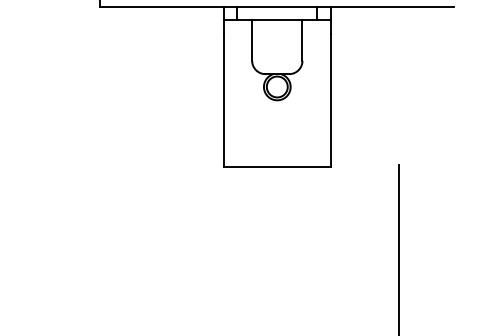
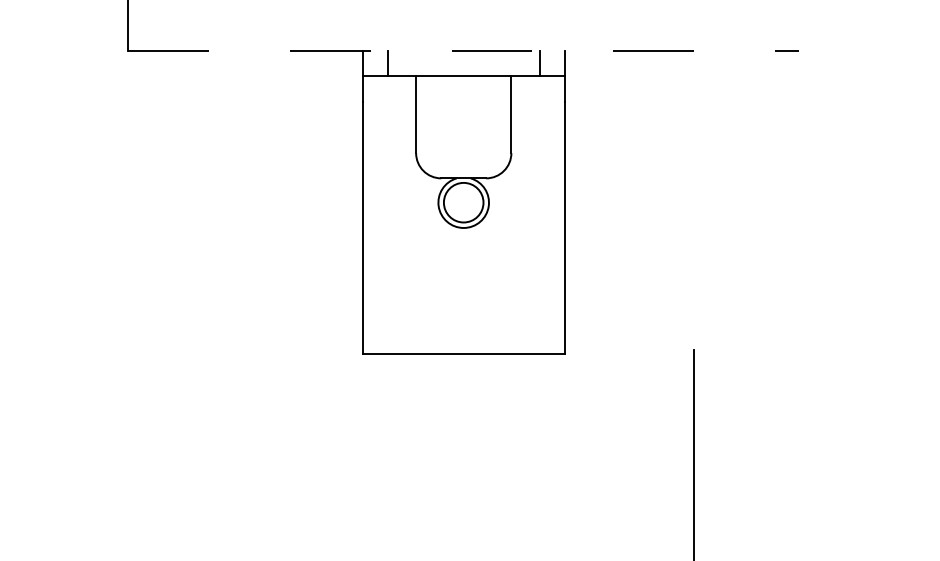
line: (277, 6) -> (464, 50), solid -> dashed

